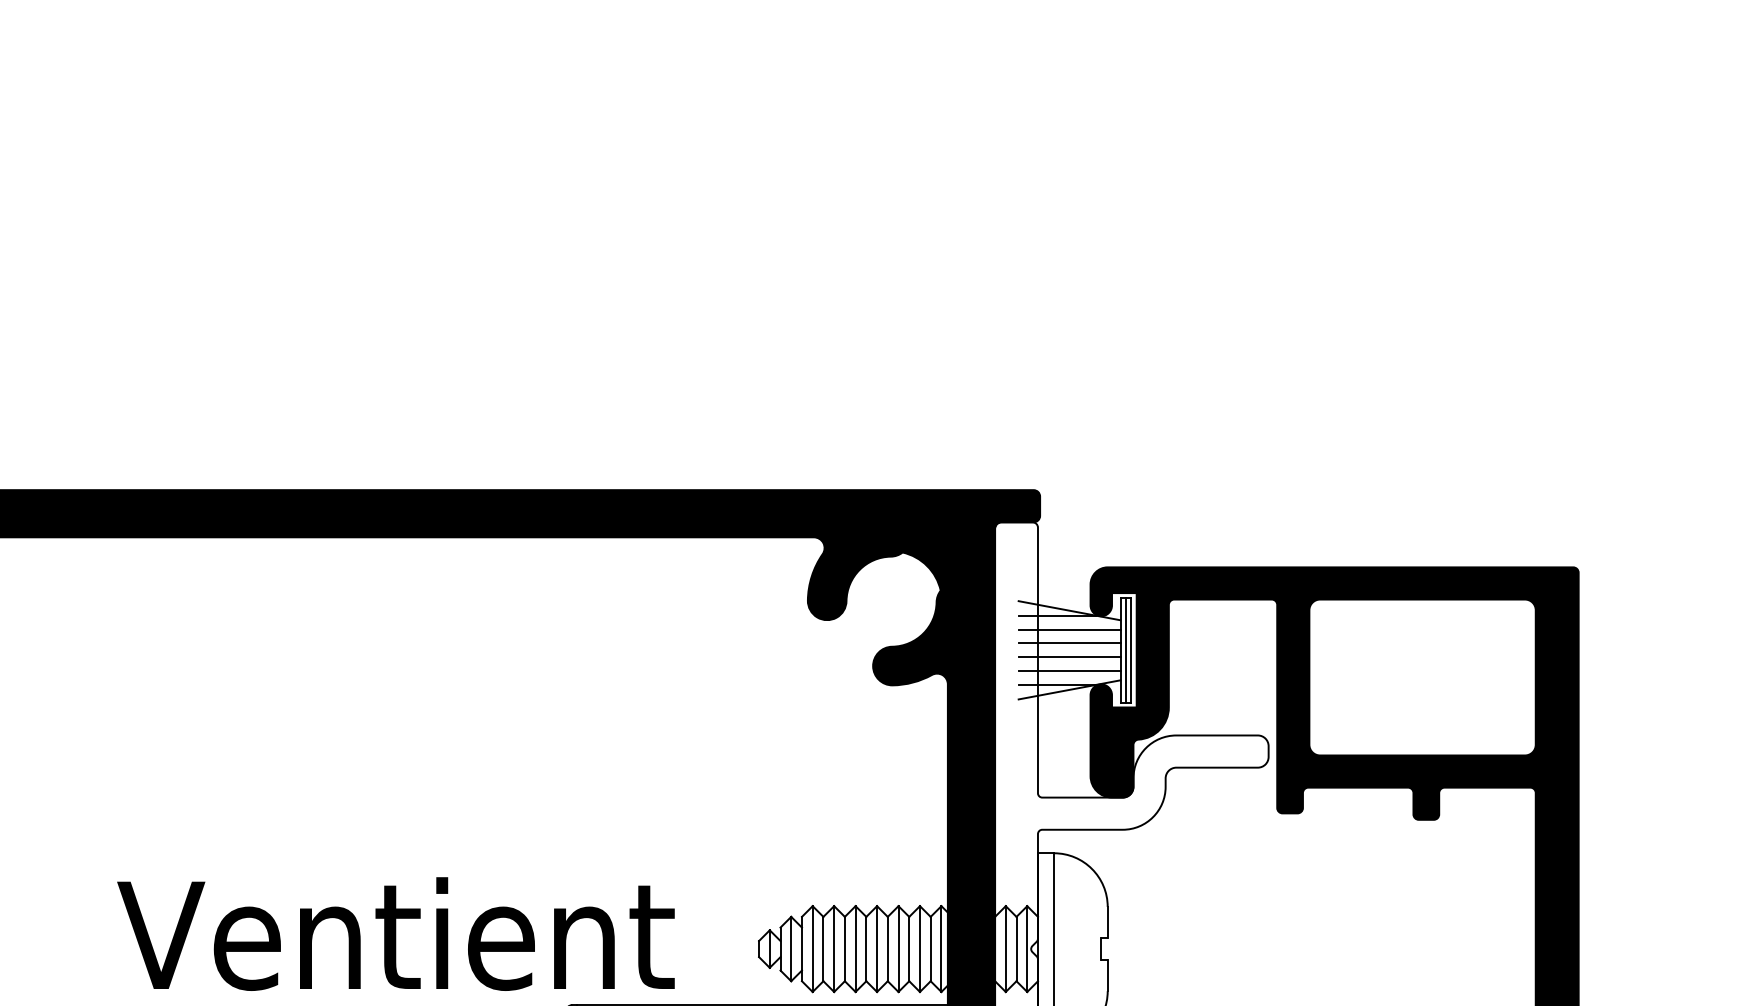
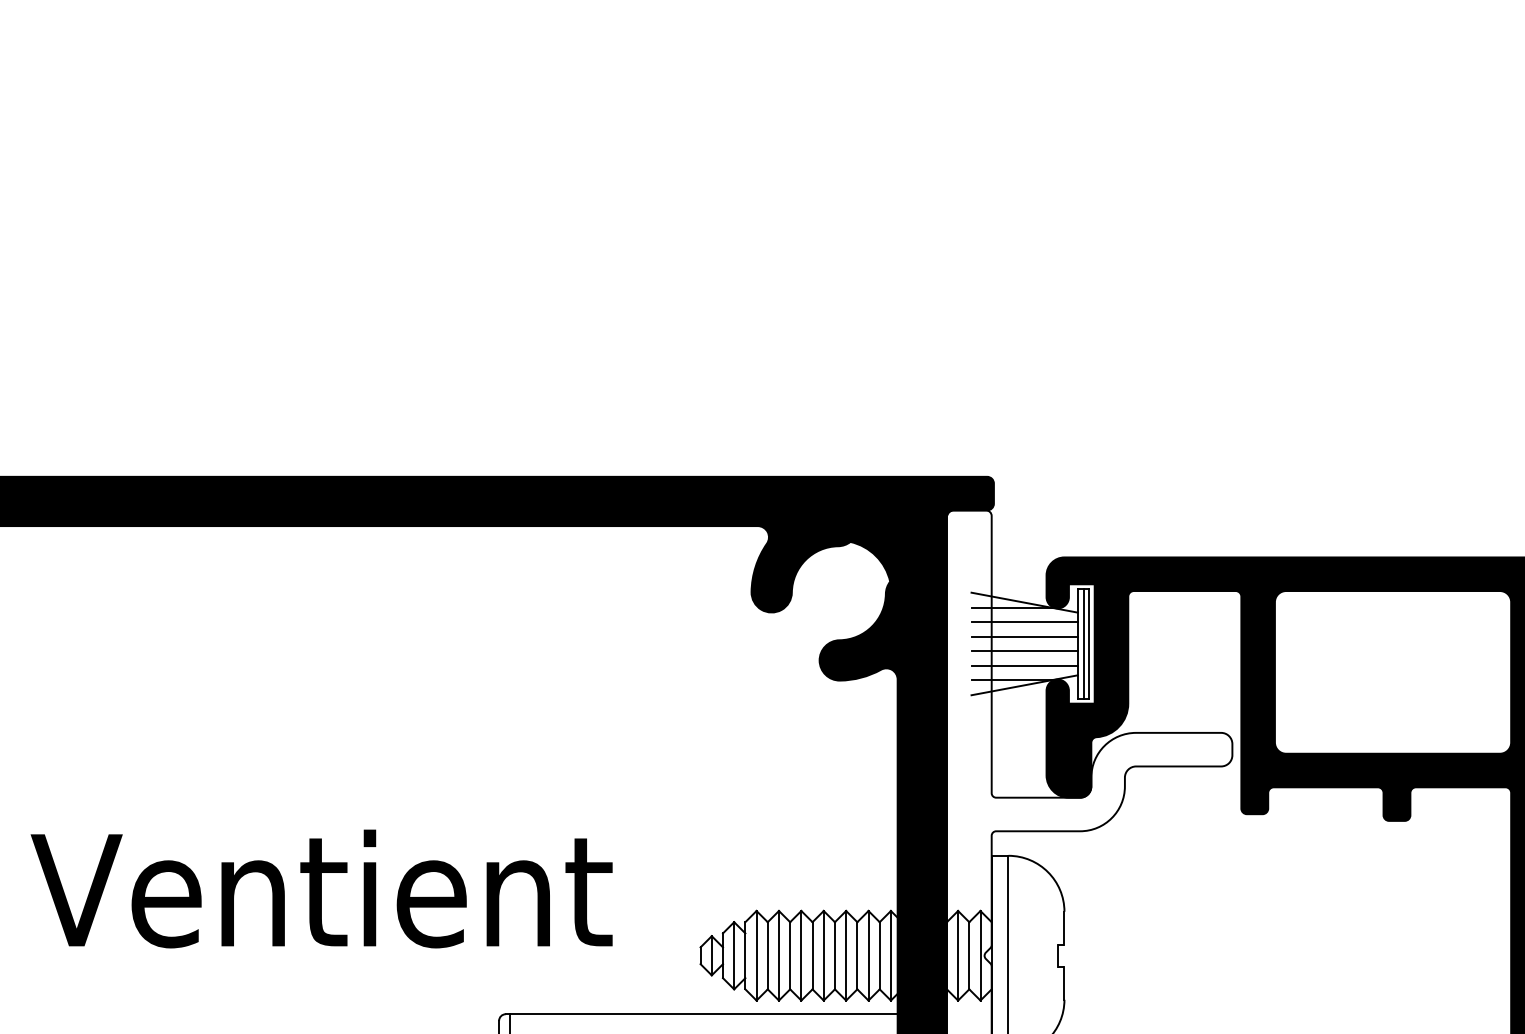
text: (395, 933) -> (321, 888), moved

